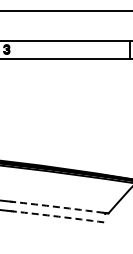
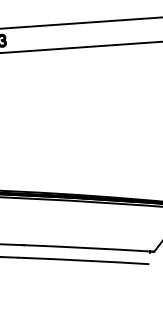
arc: (58, 207) -> (86, 248), dashed -> solid
arc: (58, 216) -> (87, 260), dashed -> solid

